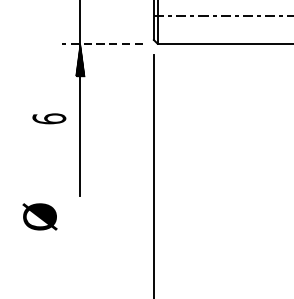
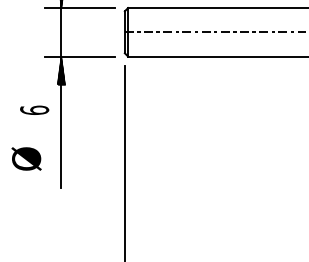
line: (102, 43) -> (80, 56), dashed -> solid
text: (49, 117) -> (34, 109), moved
text: (39, 216) -> (26, 158), moved

